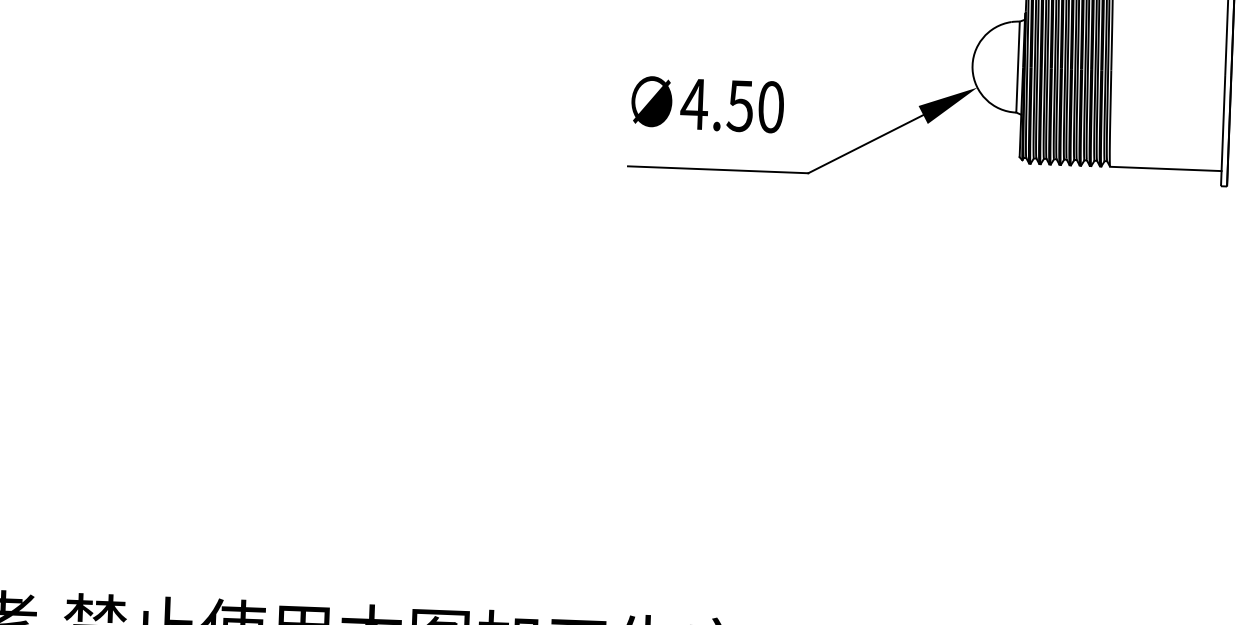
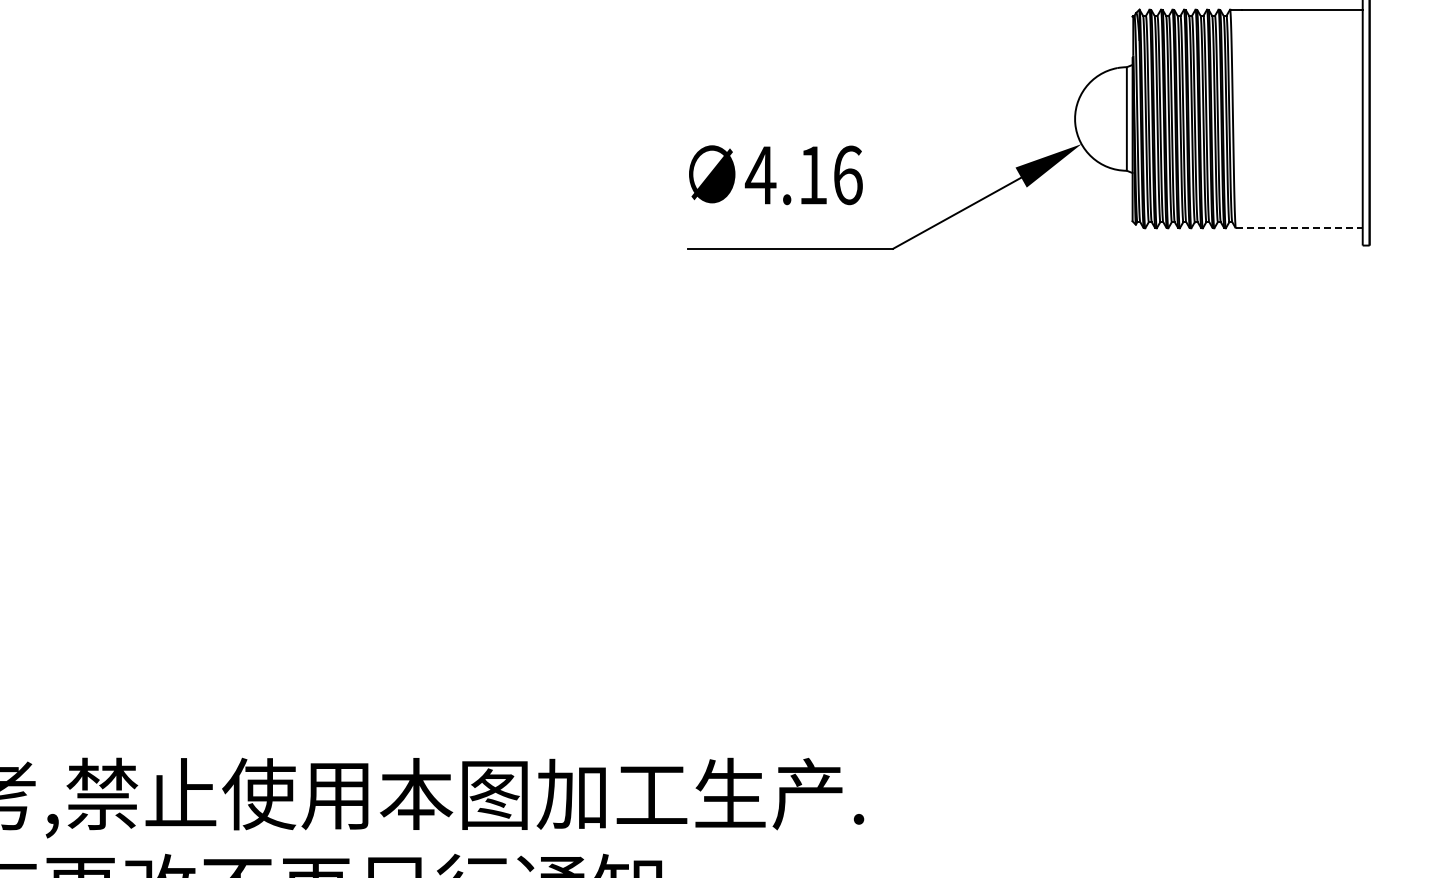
text: (754, 106) -> (829, 175), 4.50 -> 4.16
line: (1166, 169) -> (1299, 228), solid -> dashed

